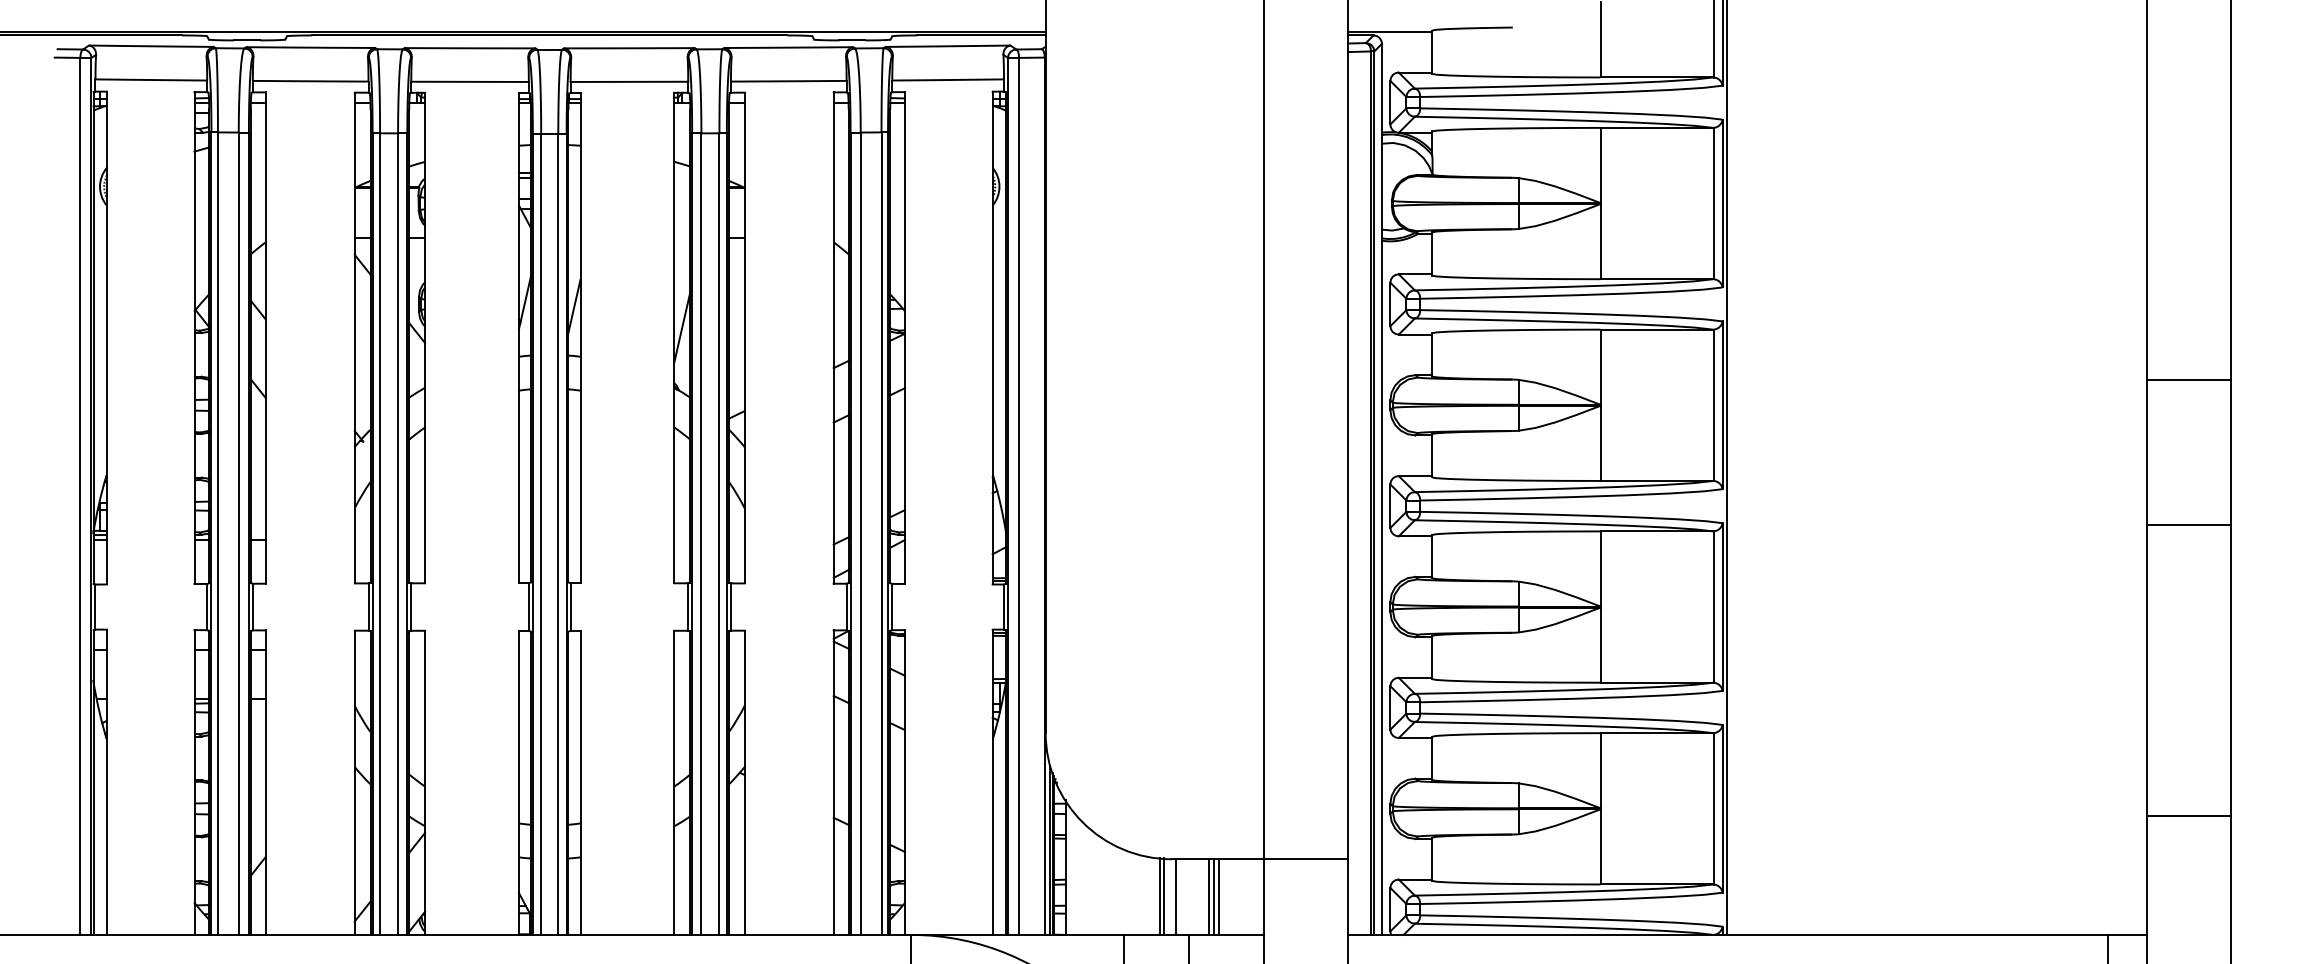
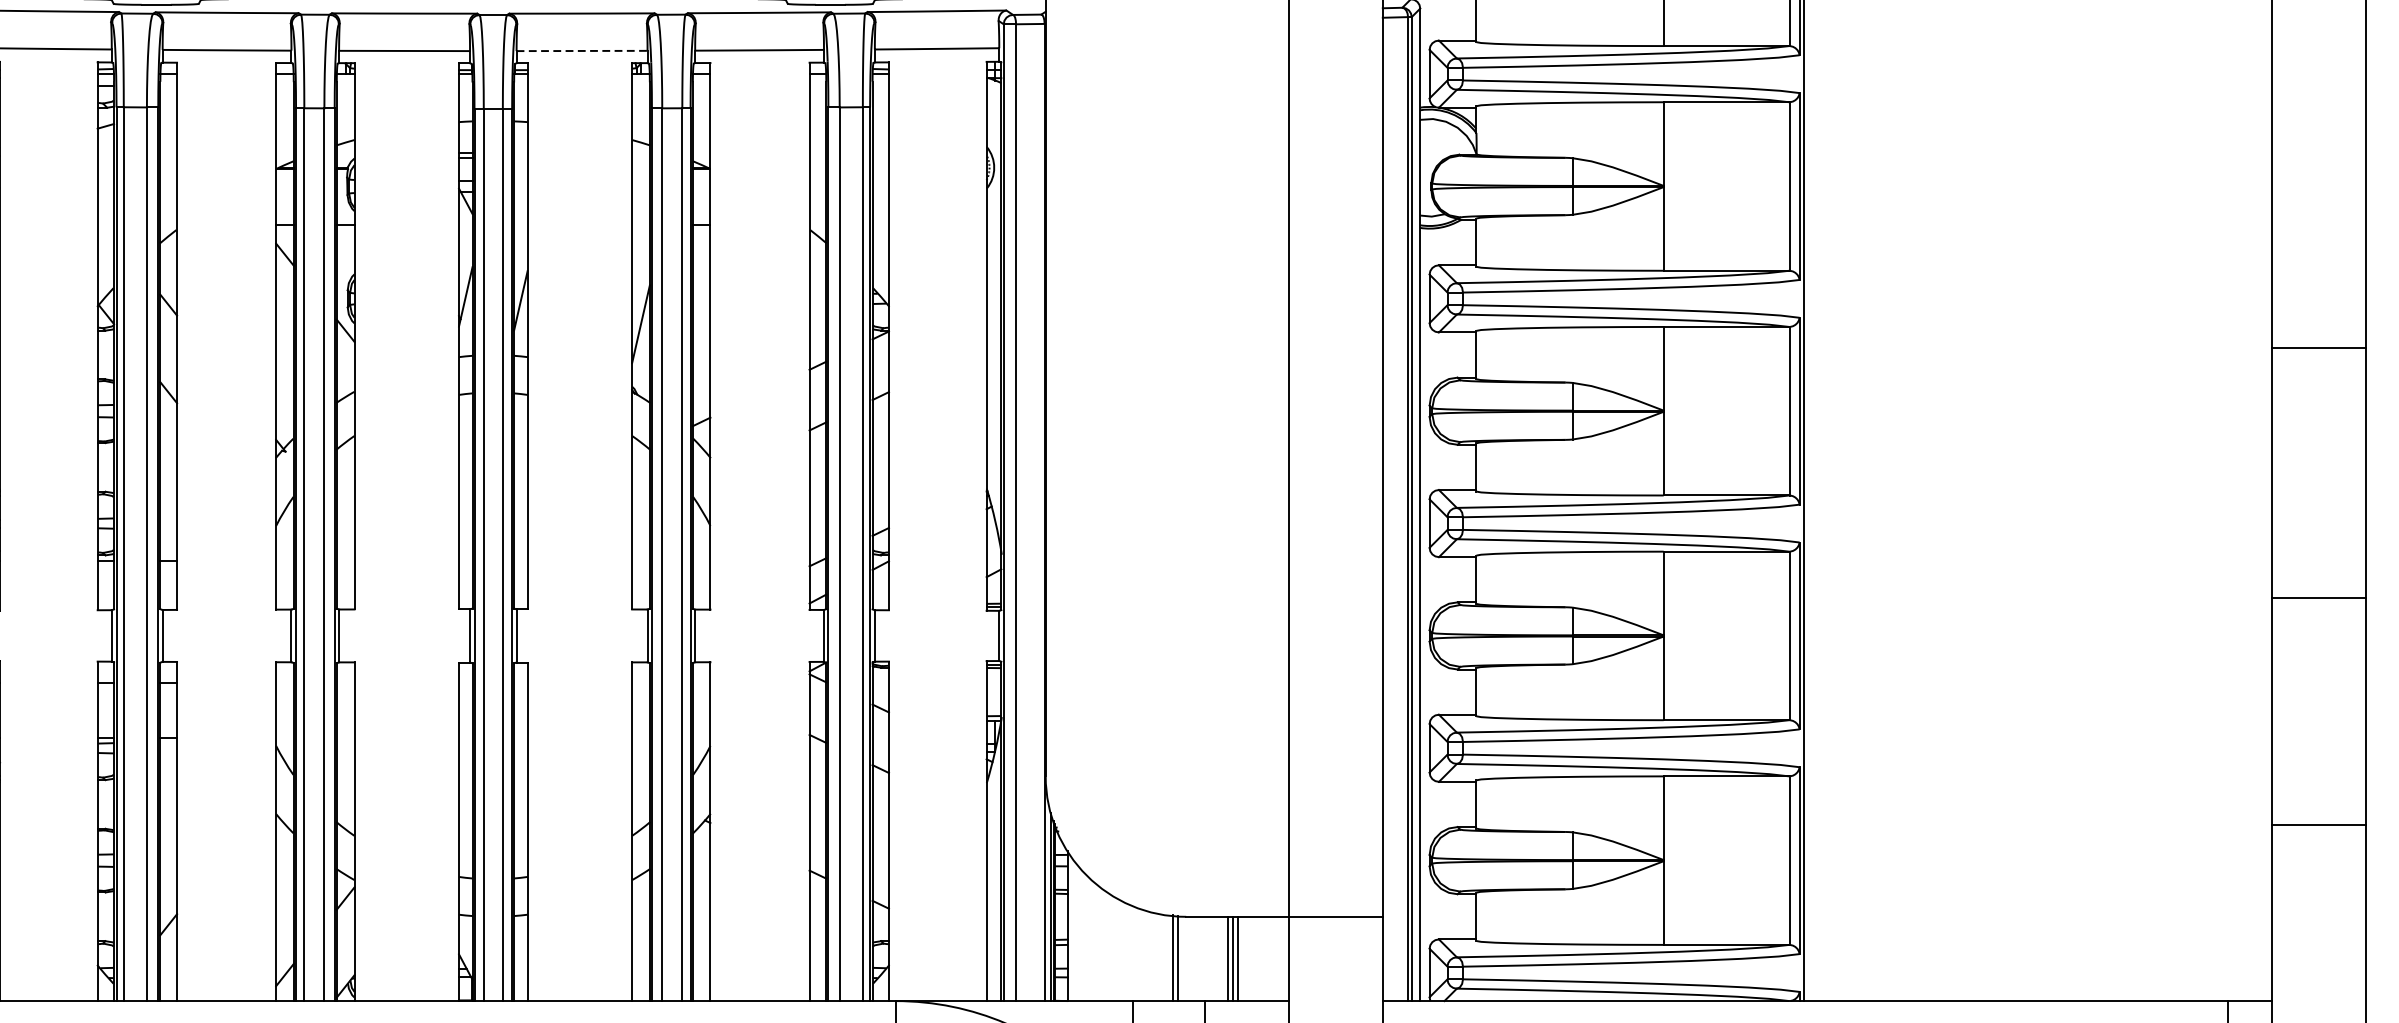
line: (629, 81) -> (582, 50), solid -> dashed
line: (2188, 379) -> (2318, 347), moved
line: (2188, 525) -> (2318, 598), moved
line: (2188, 816) -> (2318, 824), moved
line: (1176, 896) -> (1191, 958), removed

